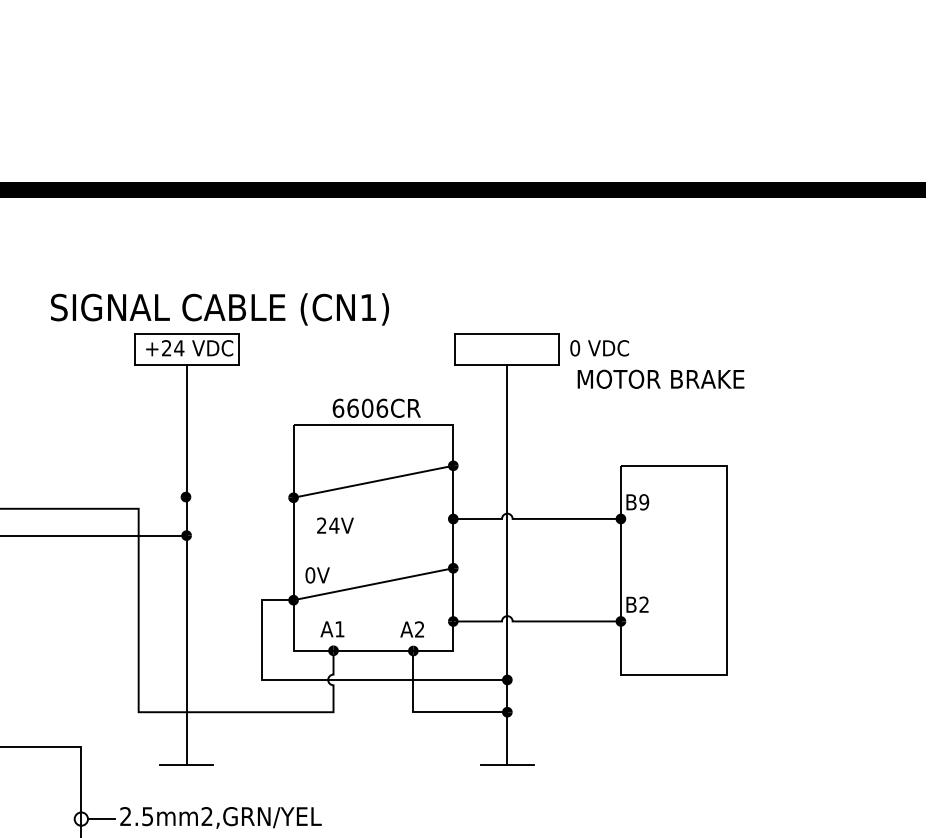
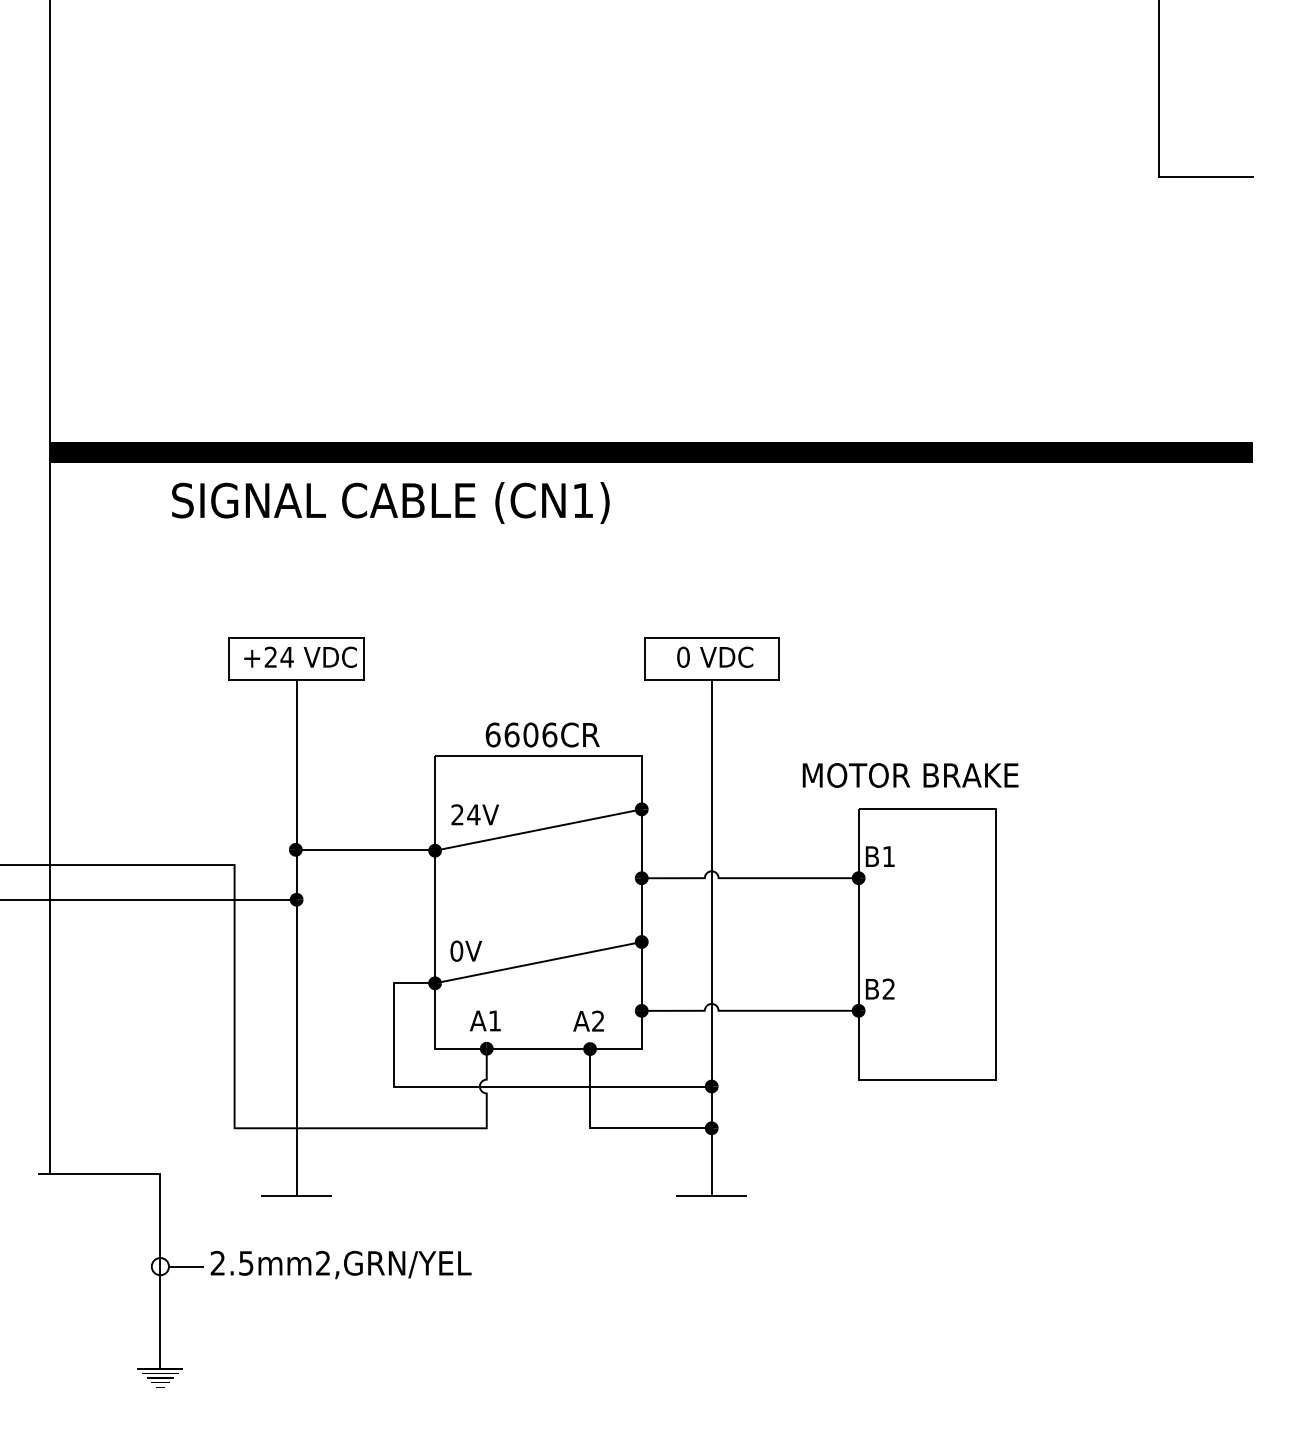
text: (219, 309) -> (390, 502), moved
text: (599, 347) -> (715, 656), moved
text: (660, 379) -> (910, 775), moved
line: (240, 496) -> (366, 849), added
text: (643, 502) -> (888, 856), B9 -> B1
text: (334, 525) -> (474, 814), moved

